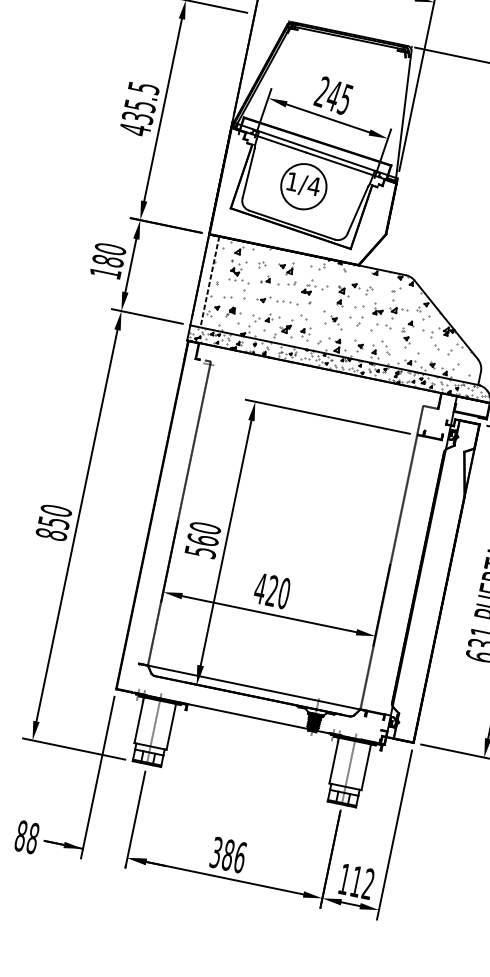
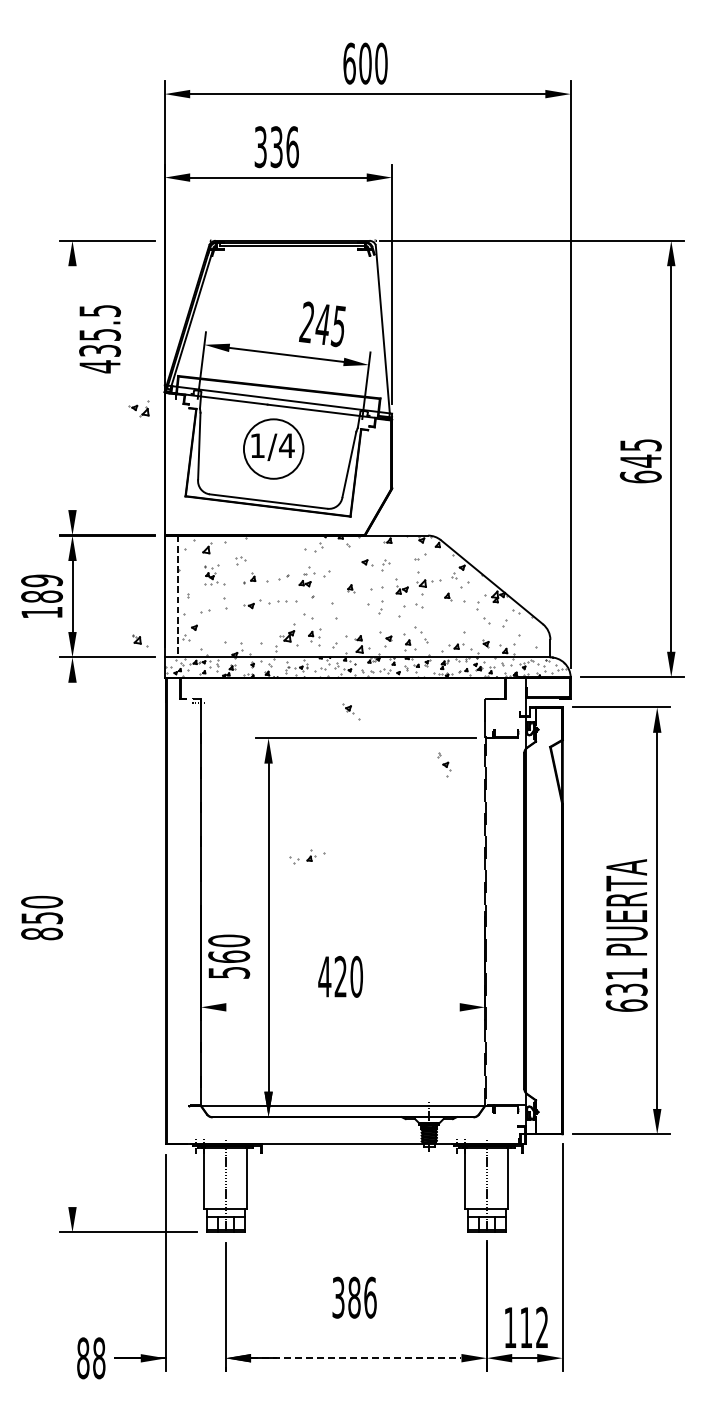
text: (333, 95) -> (322, 324), moved
text: (139, 109) -> (99, 339), moved
line: (163, 110) -> (72, 388), removed
text: (110, 249) -> (42, 580), 180 -> 189
part: (285, 267) -> (138, 408), moved
part: (240, 271) -> (214, 574), size x0.7
part: (344, 291) -> (140, 640), moved
part: (233, 312) -> (216, 629), removed
part: (266, 317) -> (307, 856), moved
part: (336, 322) -> (351, 711), moved
part: (405, 338) -> (444, 764), moved
text: (53, 522) -> (41, 918), moved
line: (77, 525) -> (72, 944), removed
text: (203, 539) -> (229, 956), moved
line: (268, 614) -> (342, 1007), removed
text: (228, 854) -> (354, 1297), moved
line: (225, 878) -> (356, 1358), solid -> dashed

